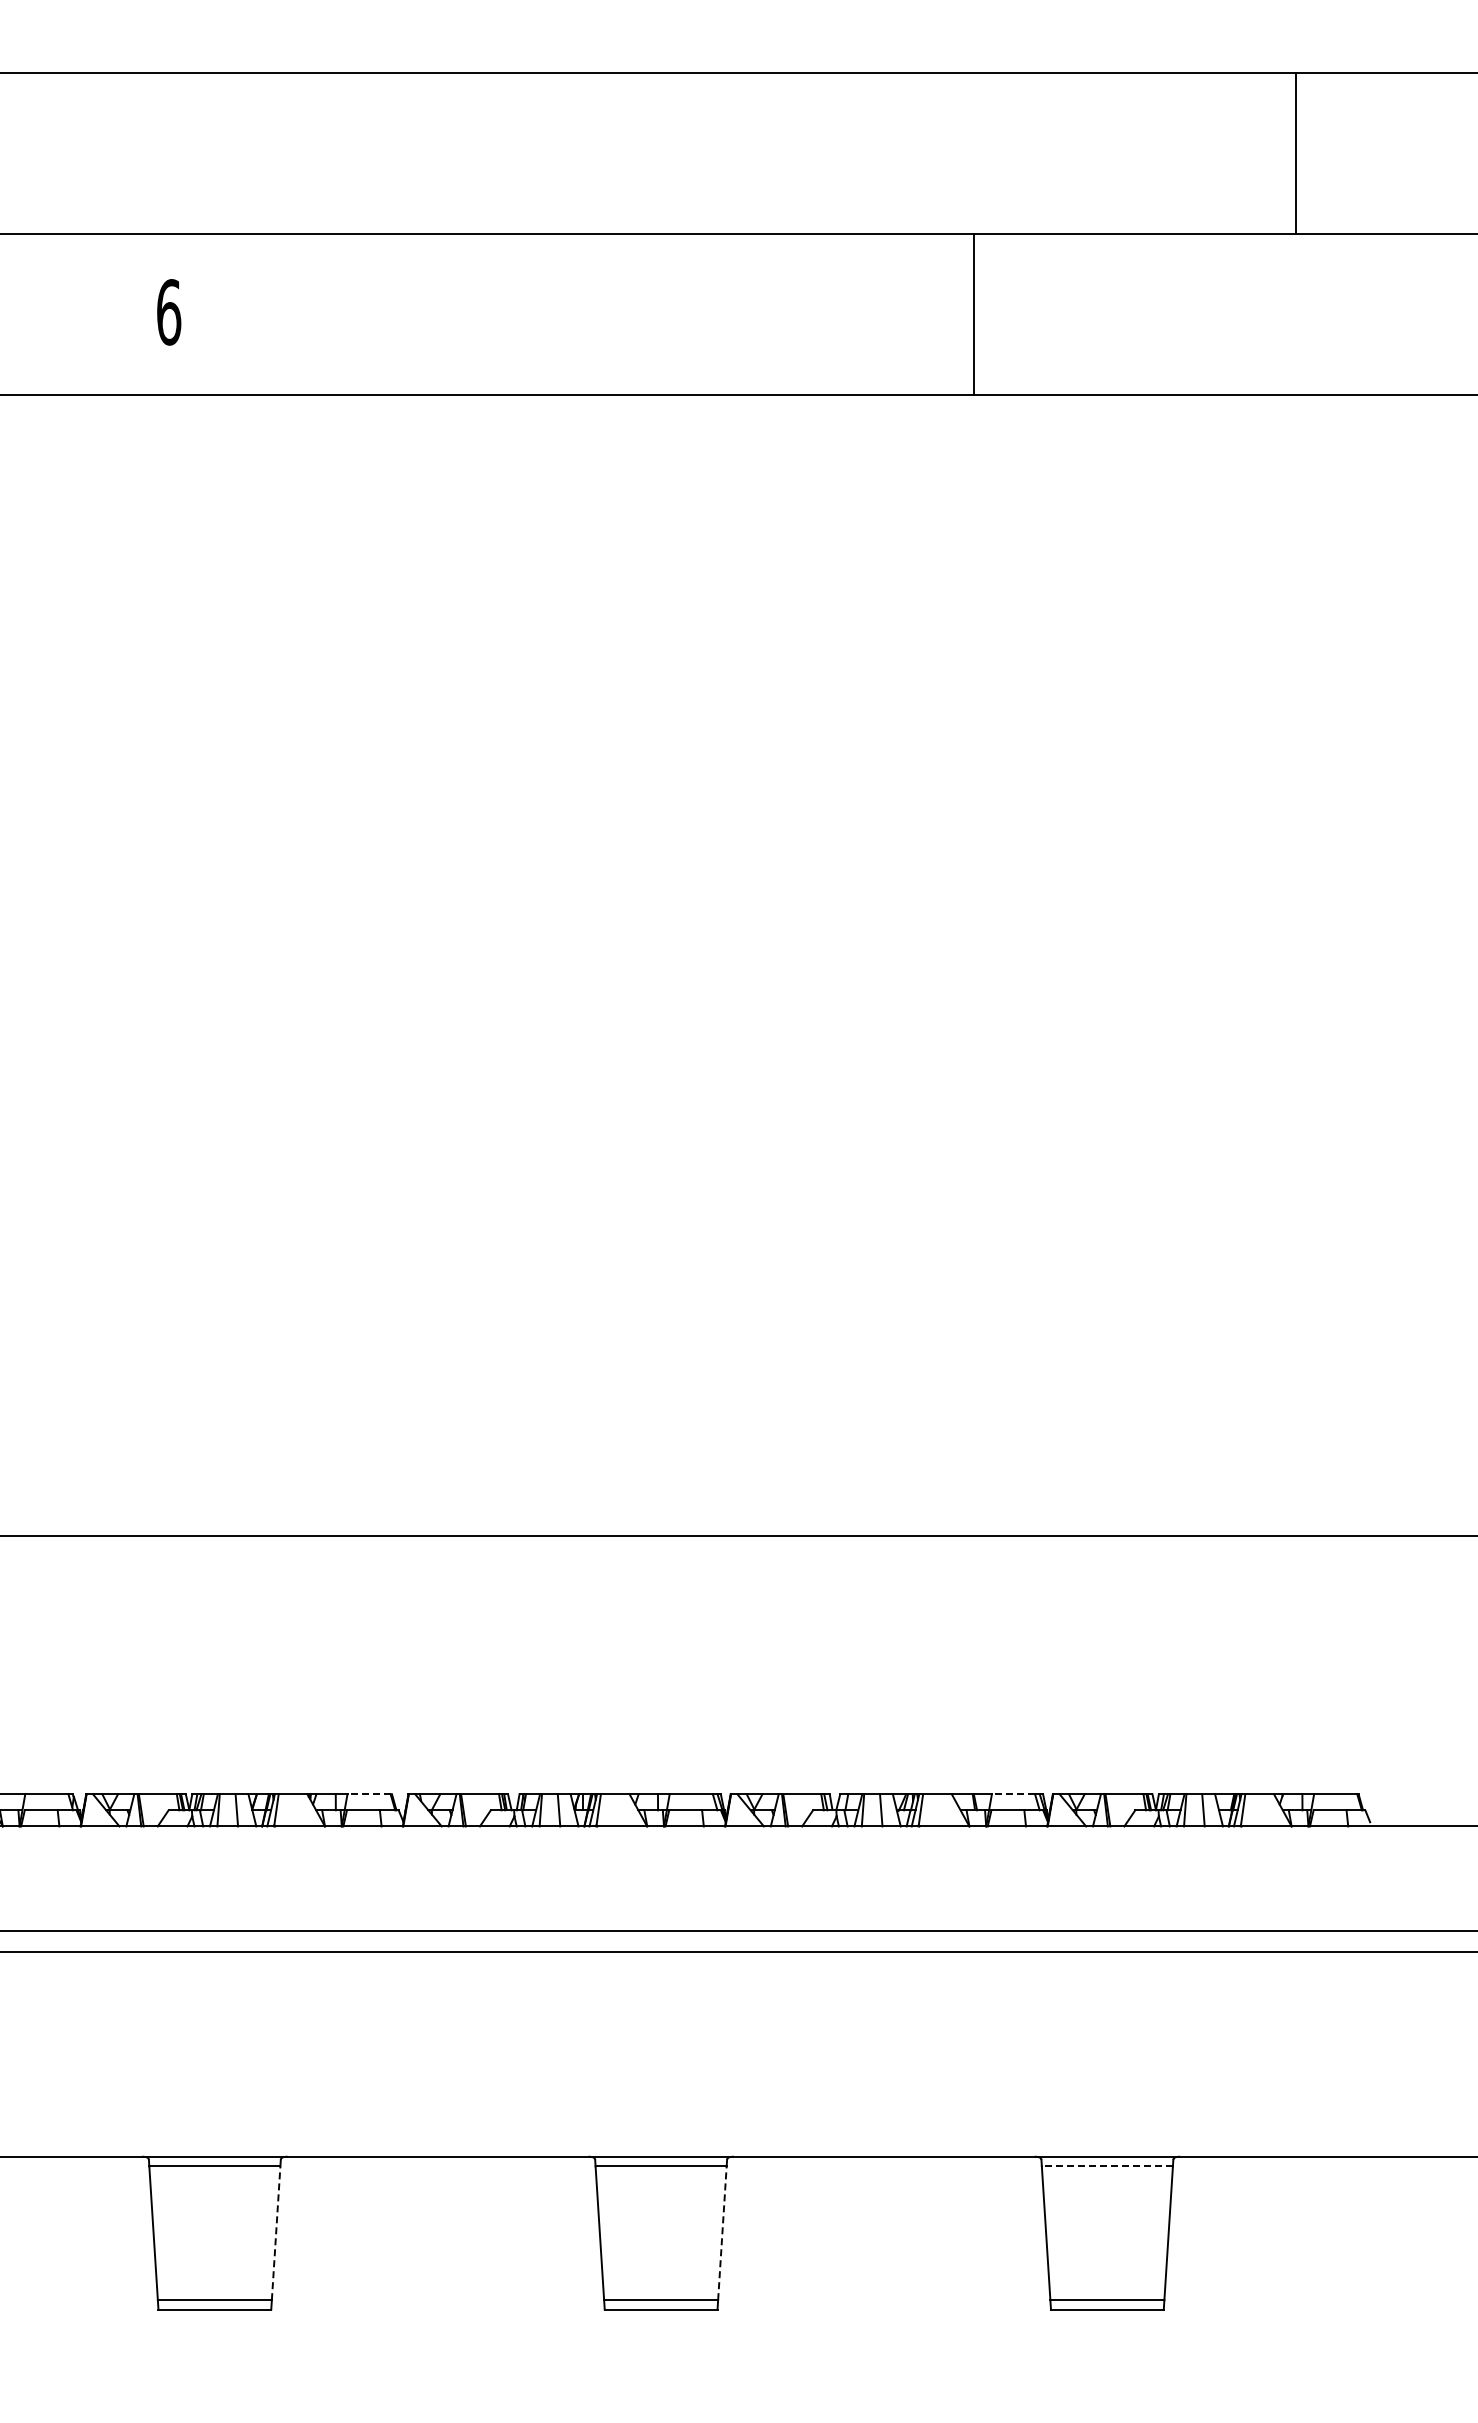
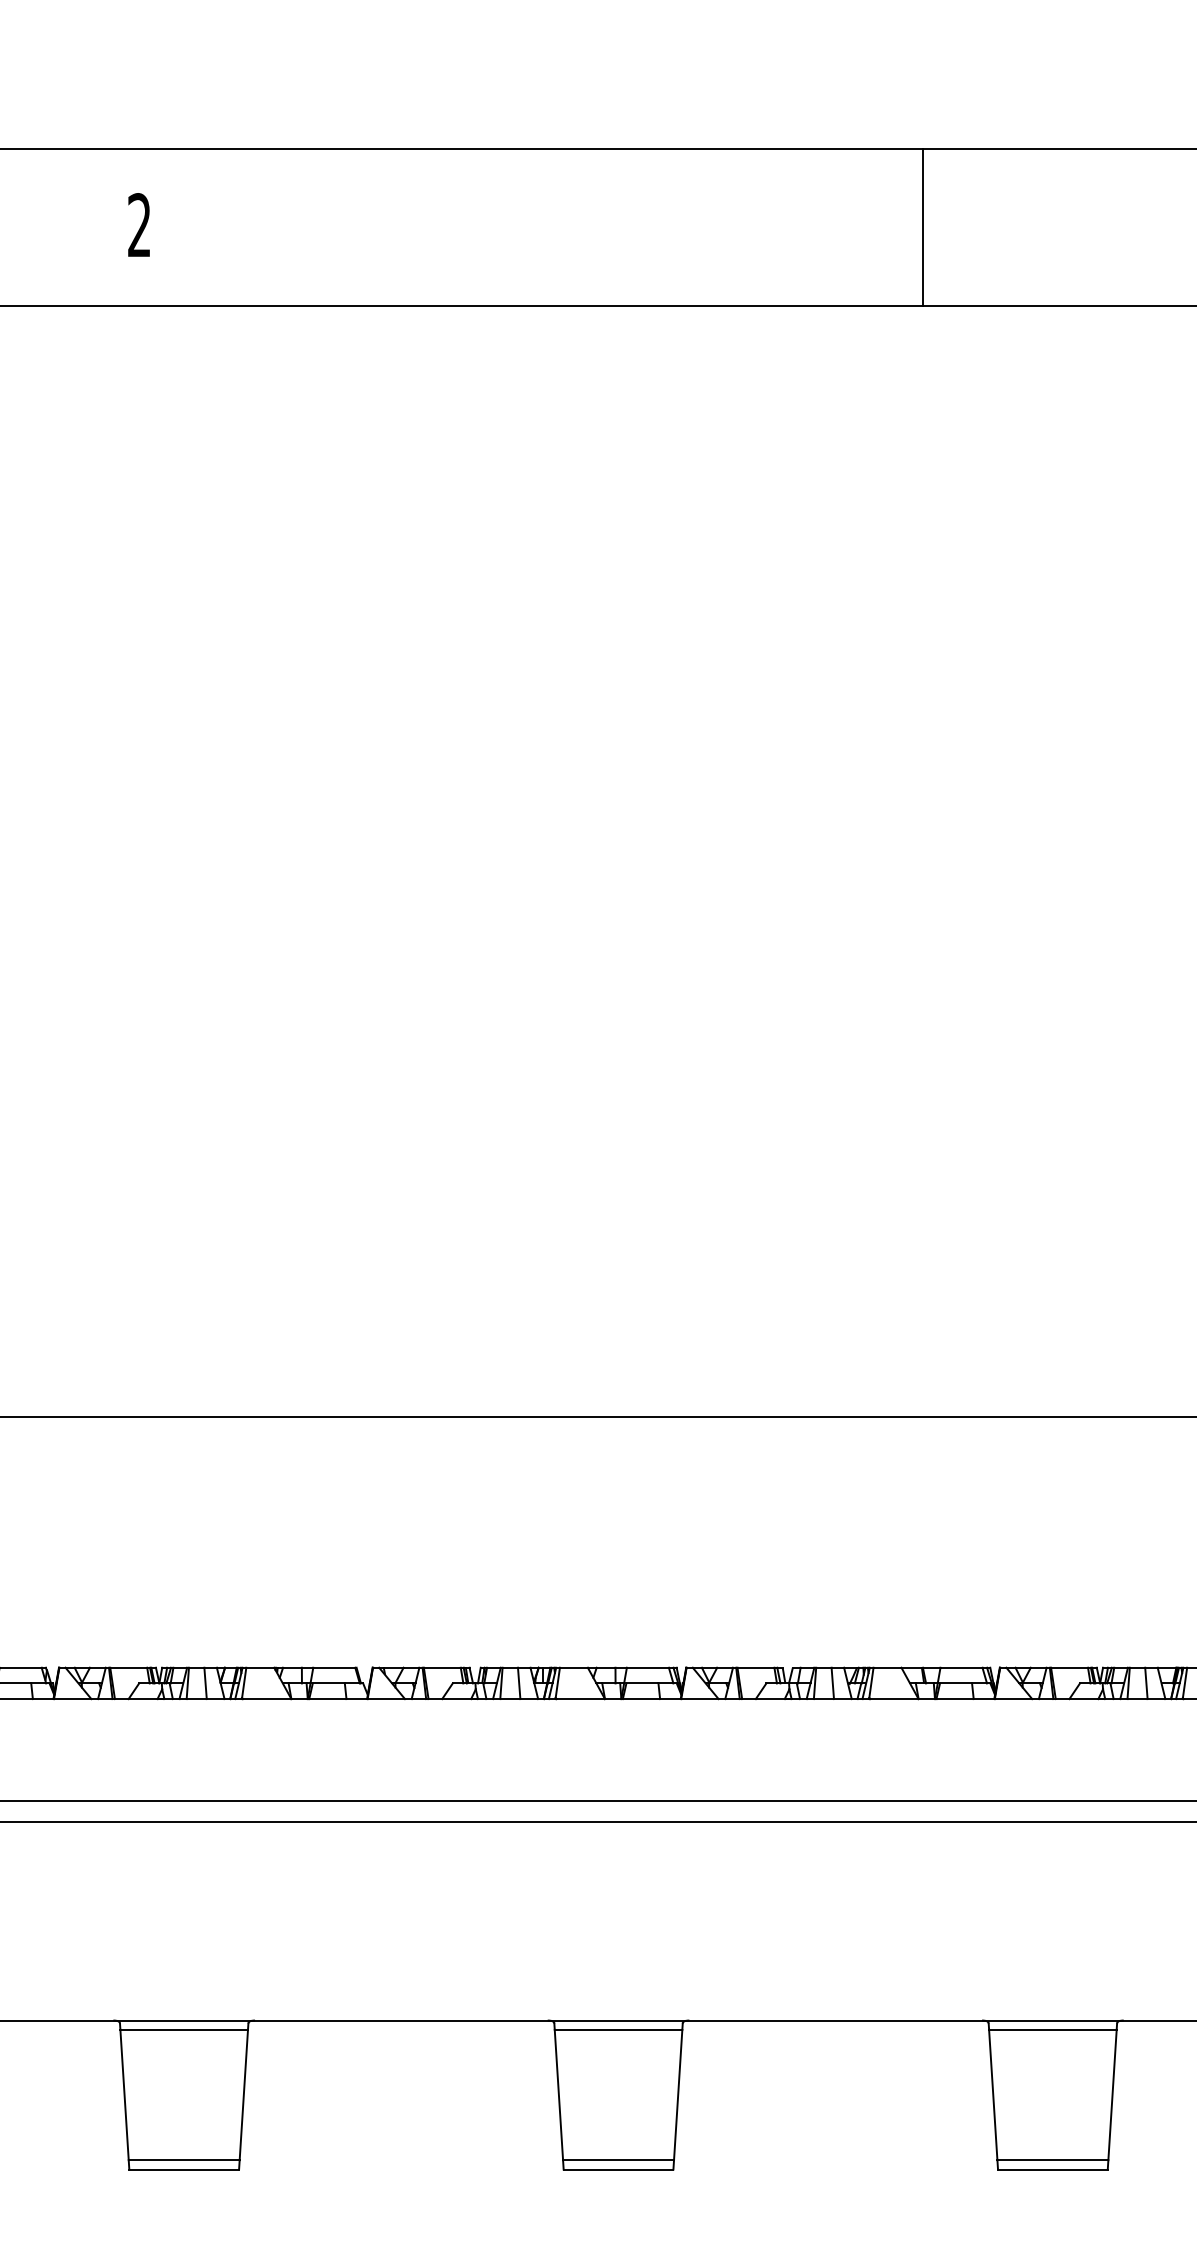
text: (169, 312) -> (140, 225), 6 -> 2
line: (369, 1794) -> (334, 1667), dashed -> solid
line: (1013, 1794) -> (961, 1667), dashed -> solid
line: (1107, 2166) -> (1053, 2030), dashed -> solid
line: (276, 2232) -> (244, 2094), dashed -> solid
line: (722, 2232) -> (678, 2094), dashed -> solid

